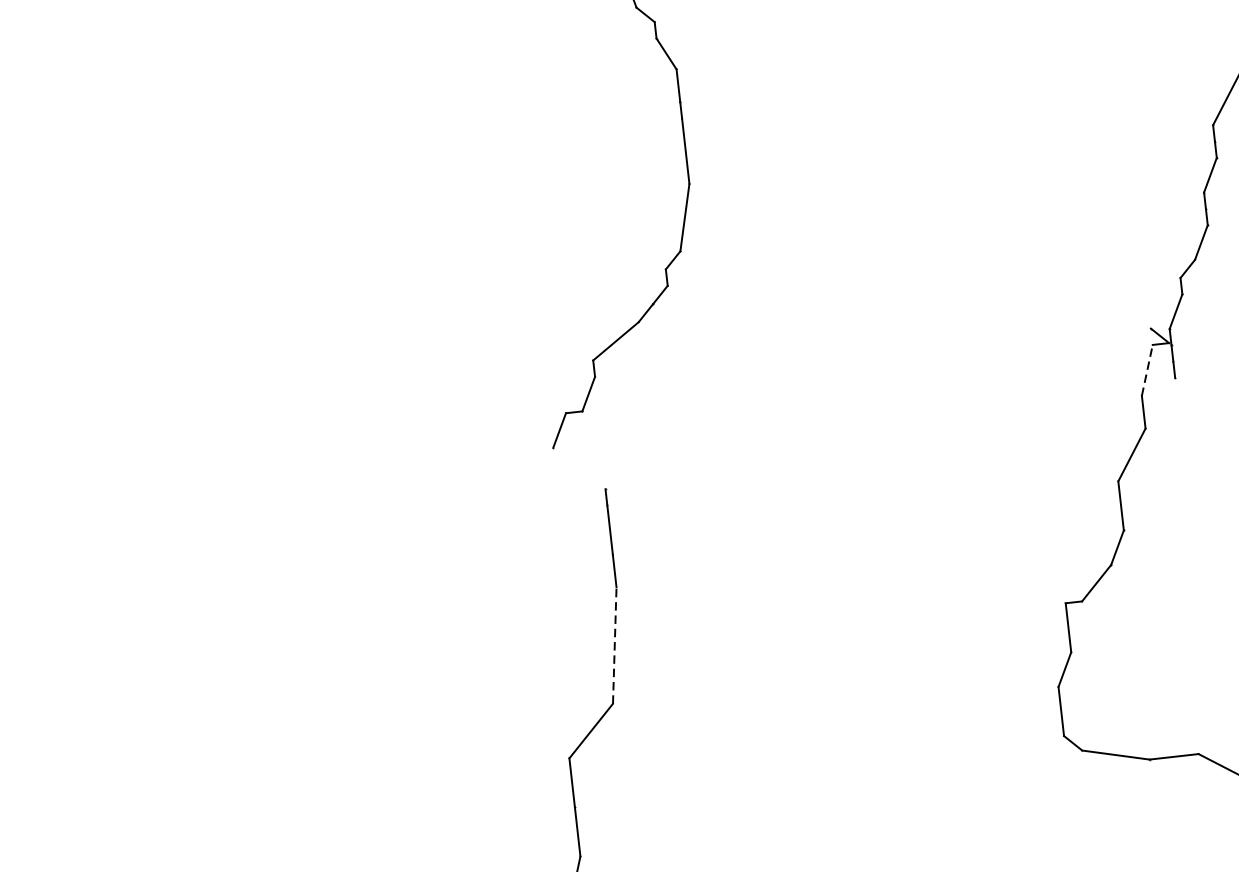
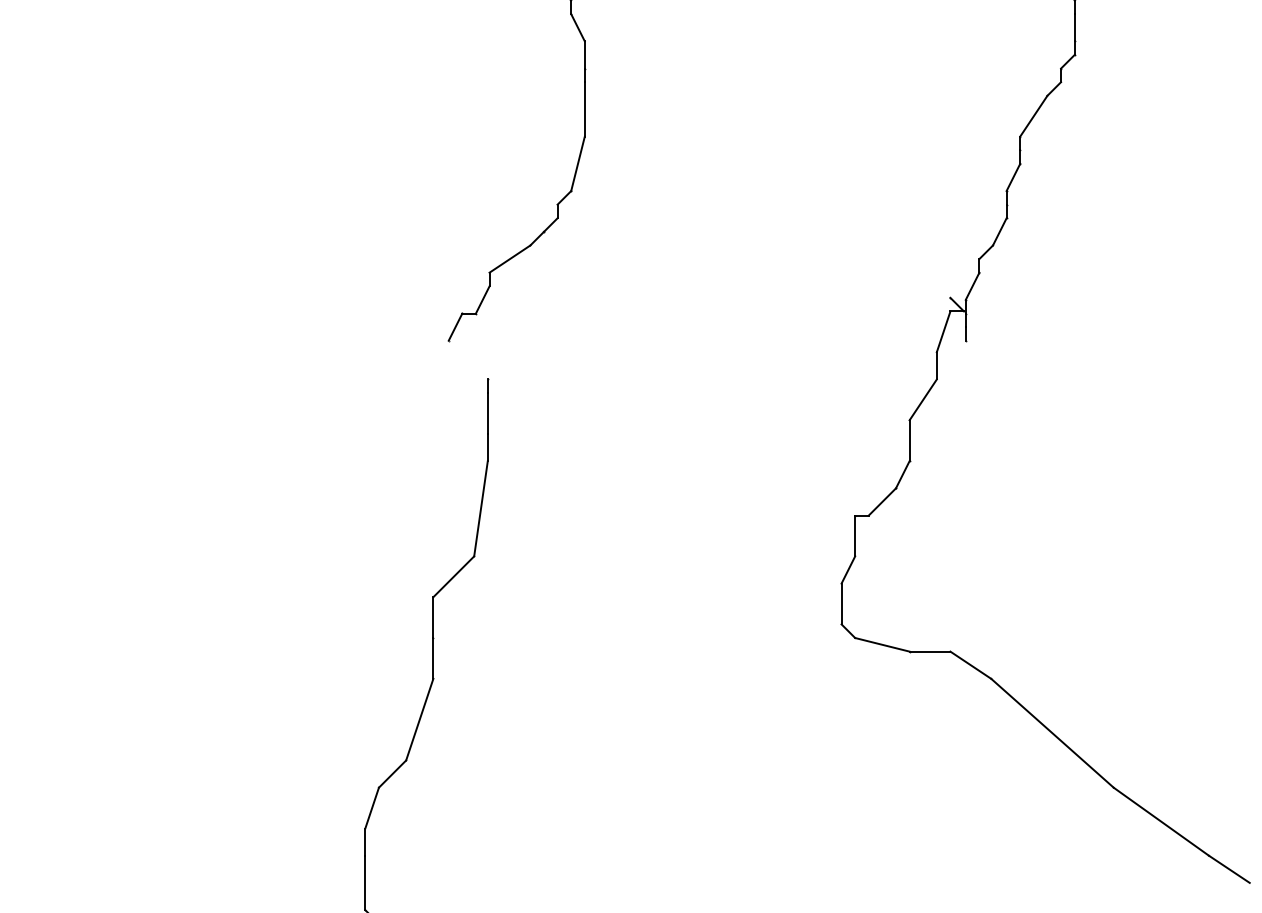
line: (1147, 369) -> (943, 331), dashed -> solid
line: (615, 645) -> (481, 508), dashed -> solid

